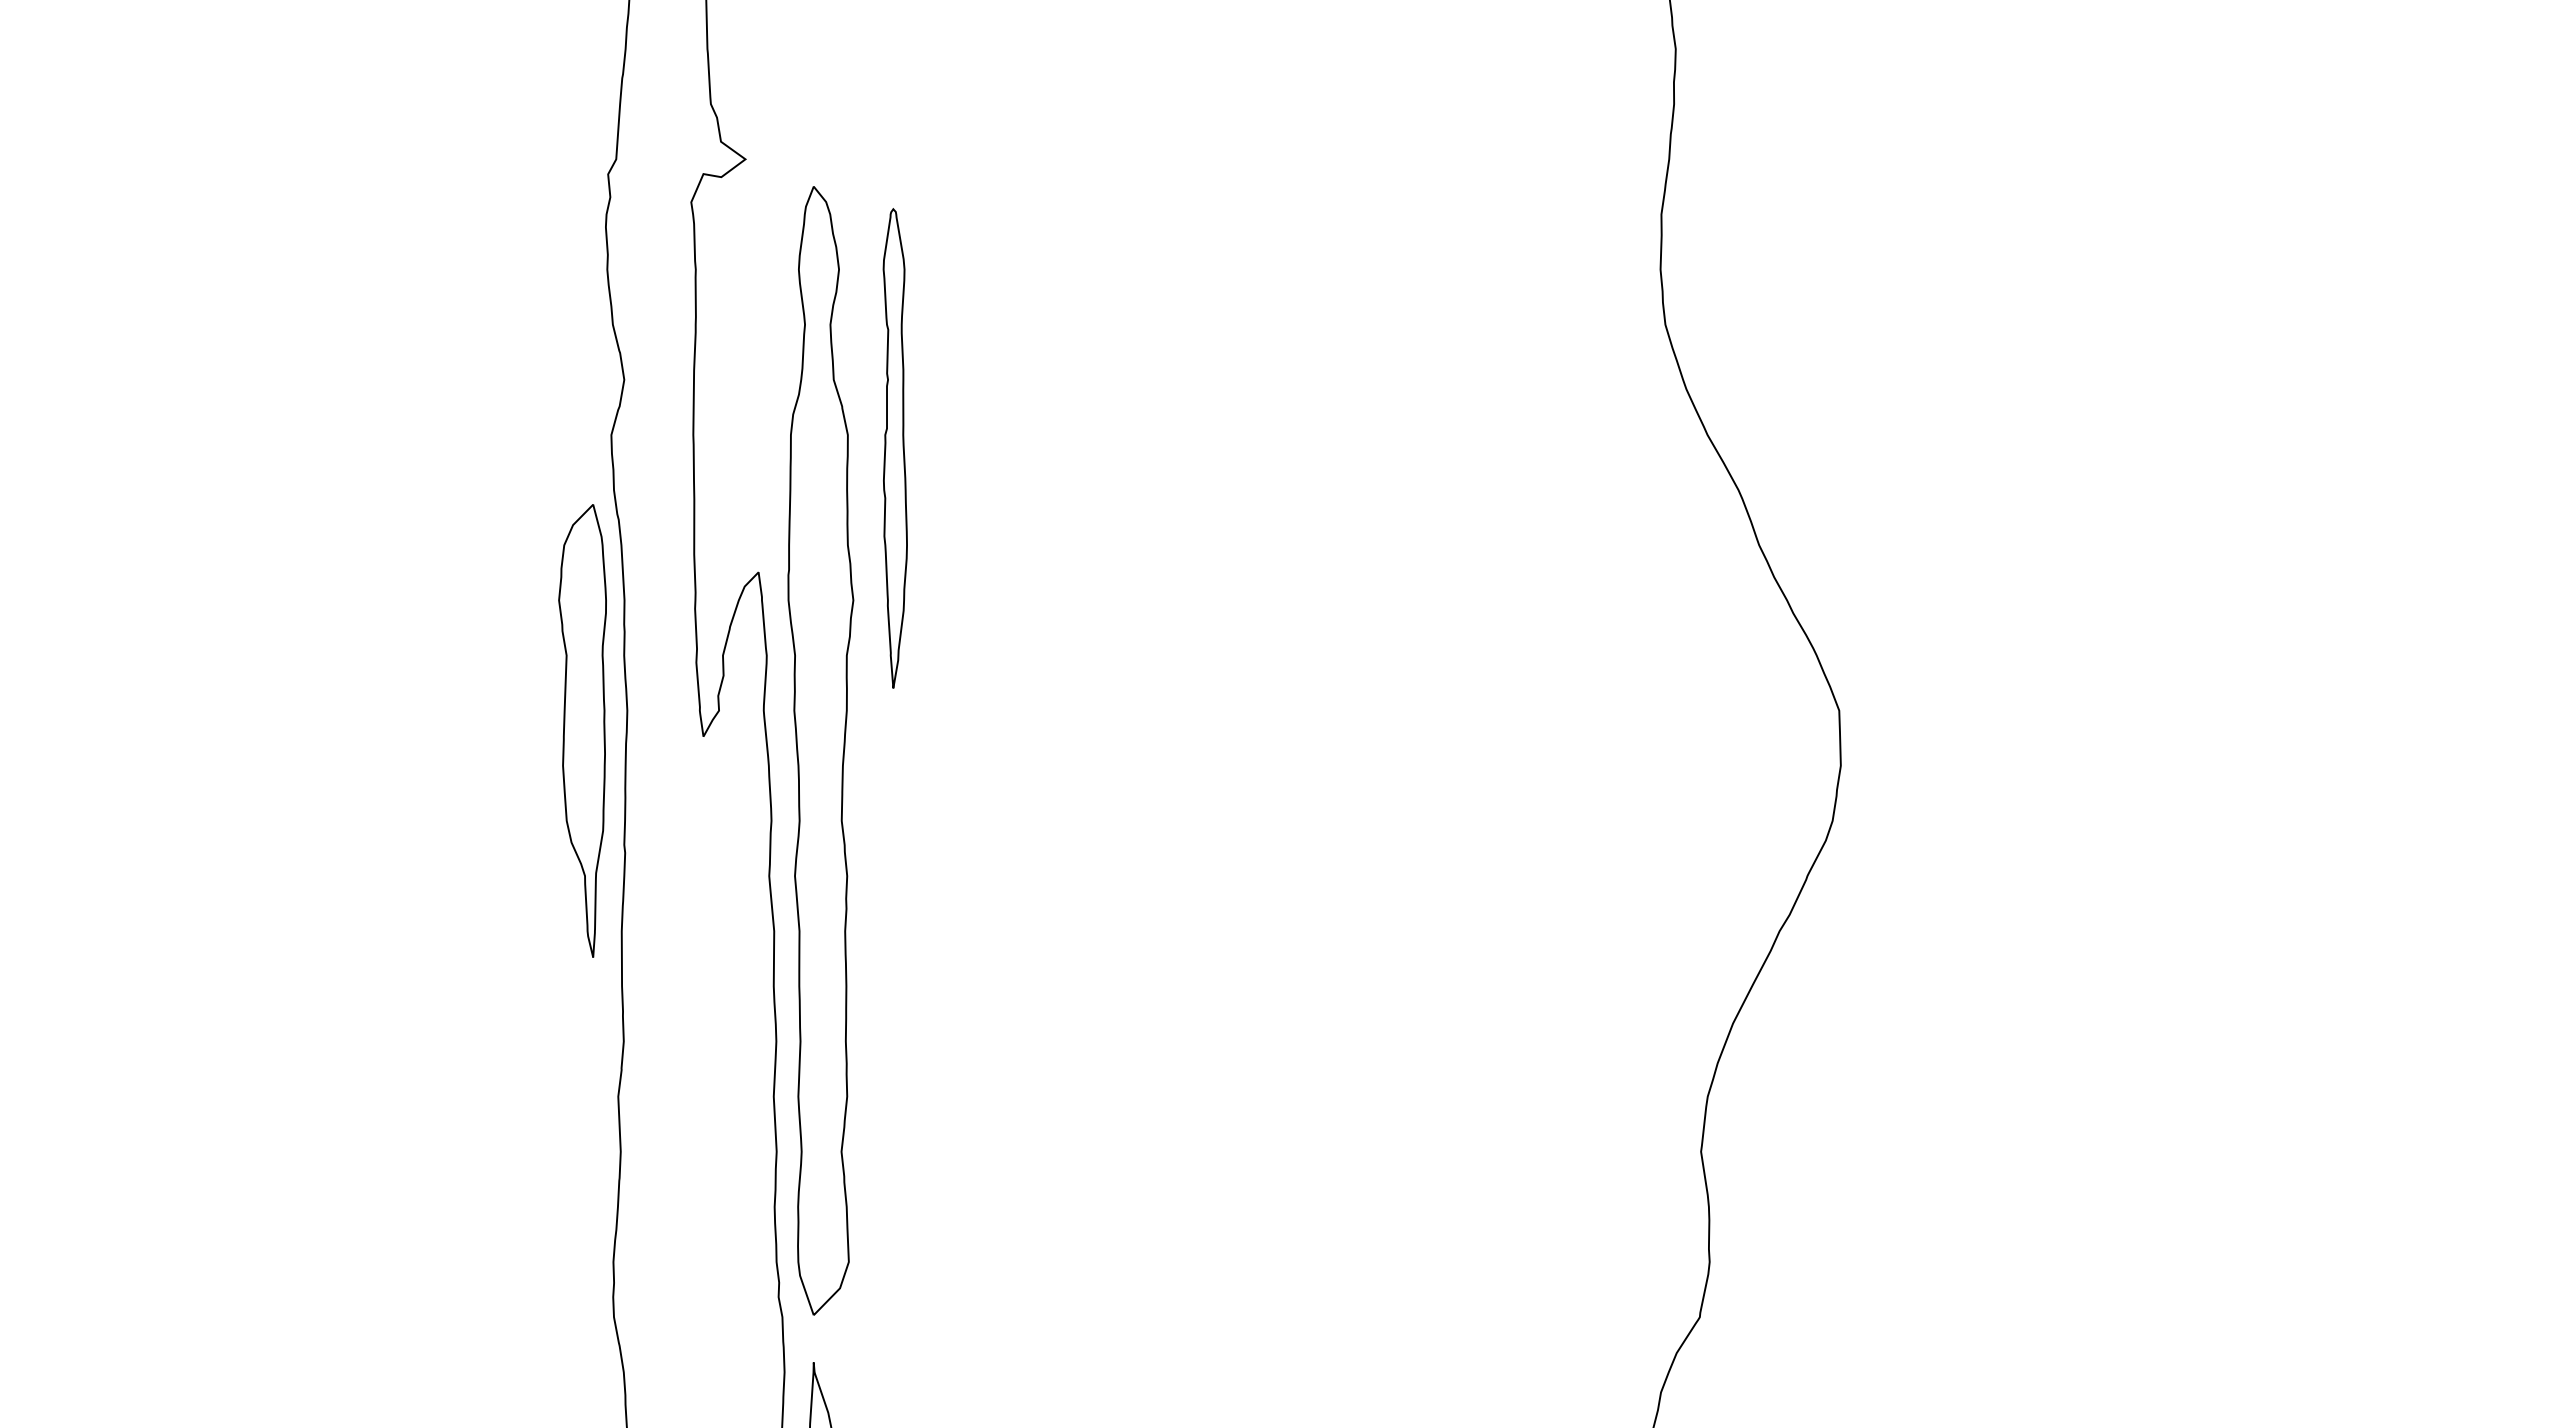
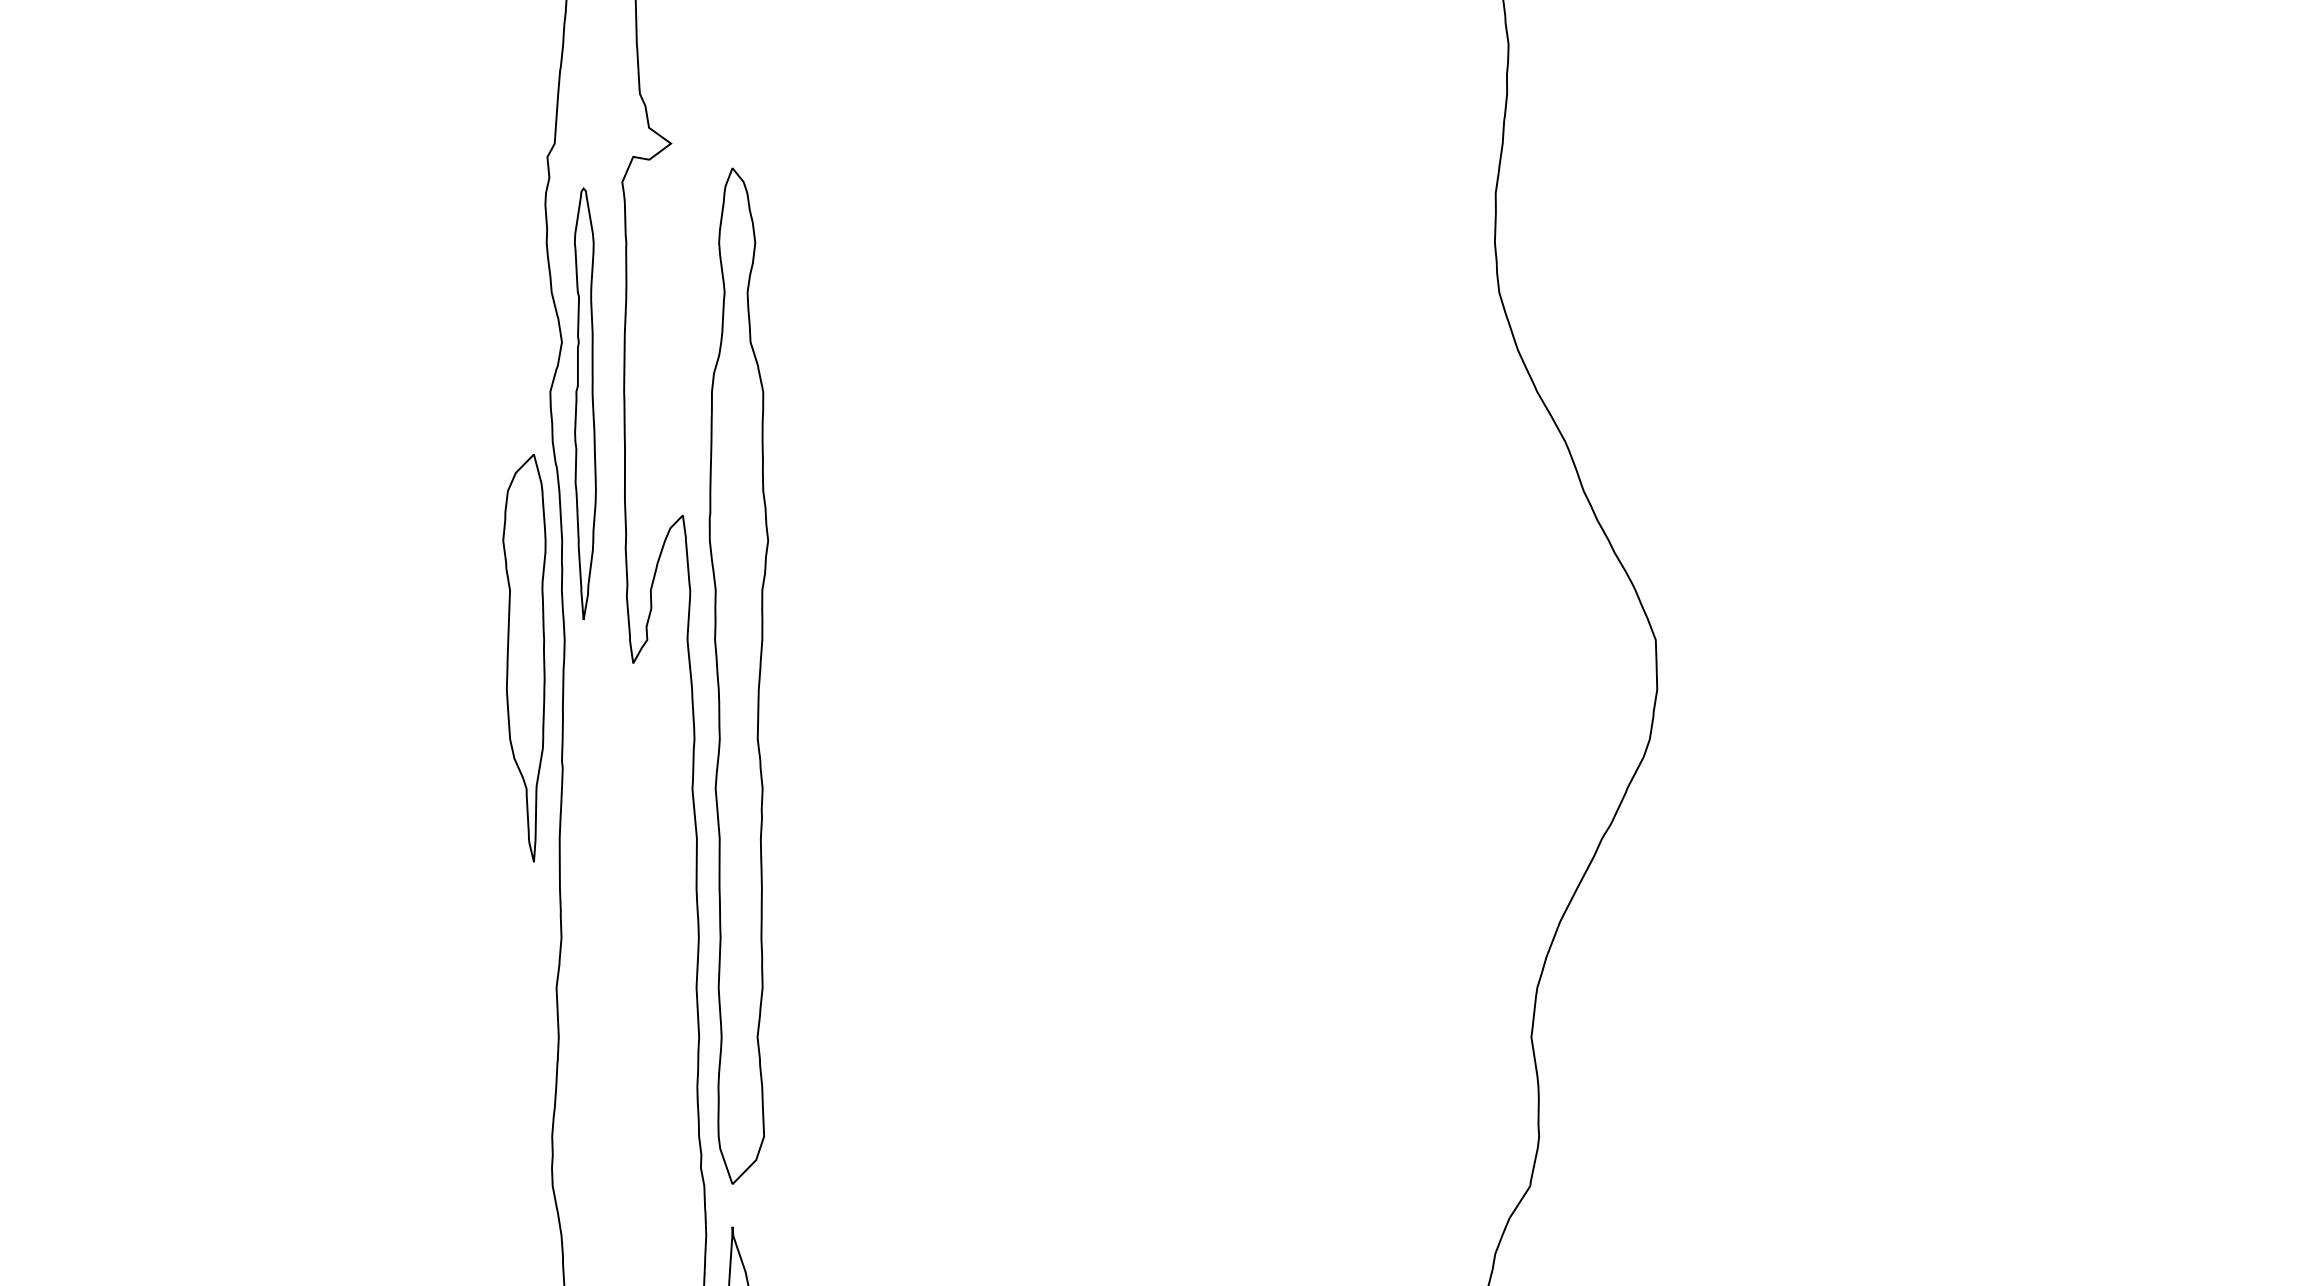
part: (894, 448) -> (584, 403), moved

